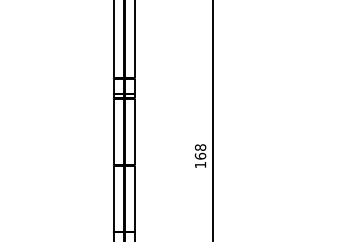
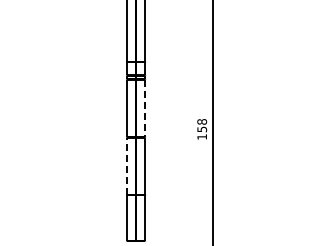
line: (135, 132) -> (145, 108), solid -> dashed
text: (200, 156) -> (202, 129), 168 -> 158
line: (113, 199) -> (126, 166), solid -> dashed

